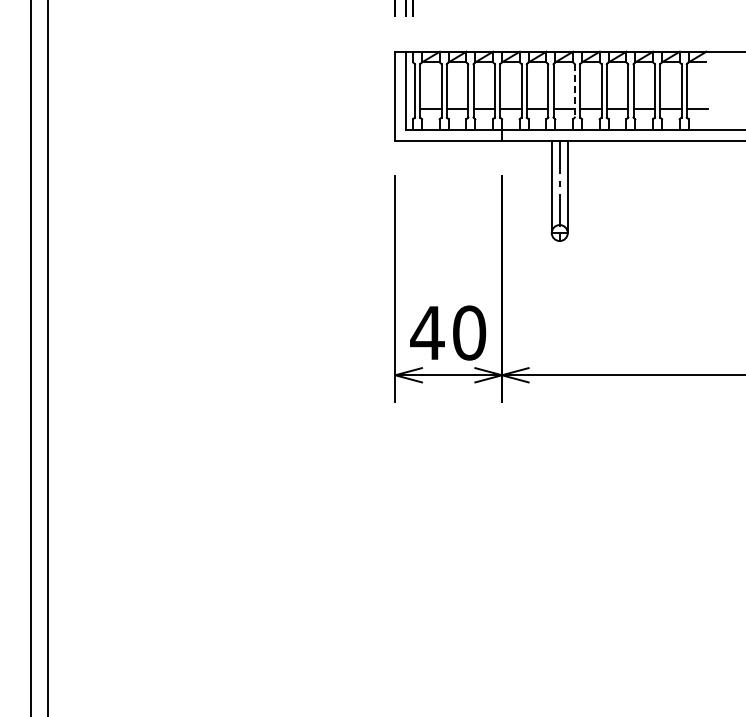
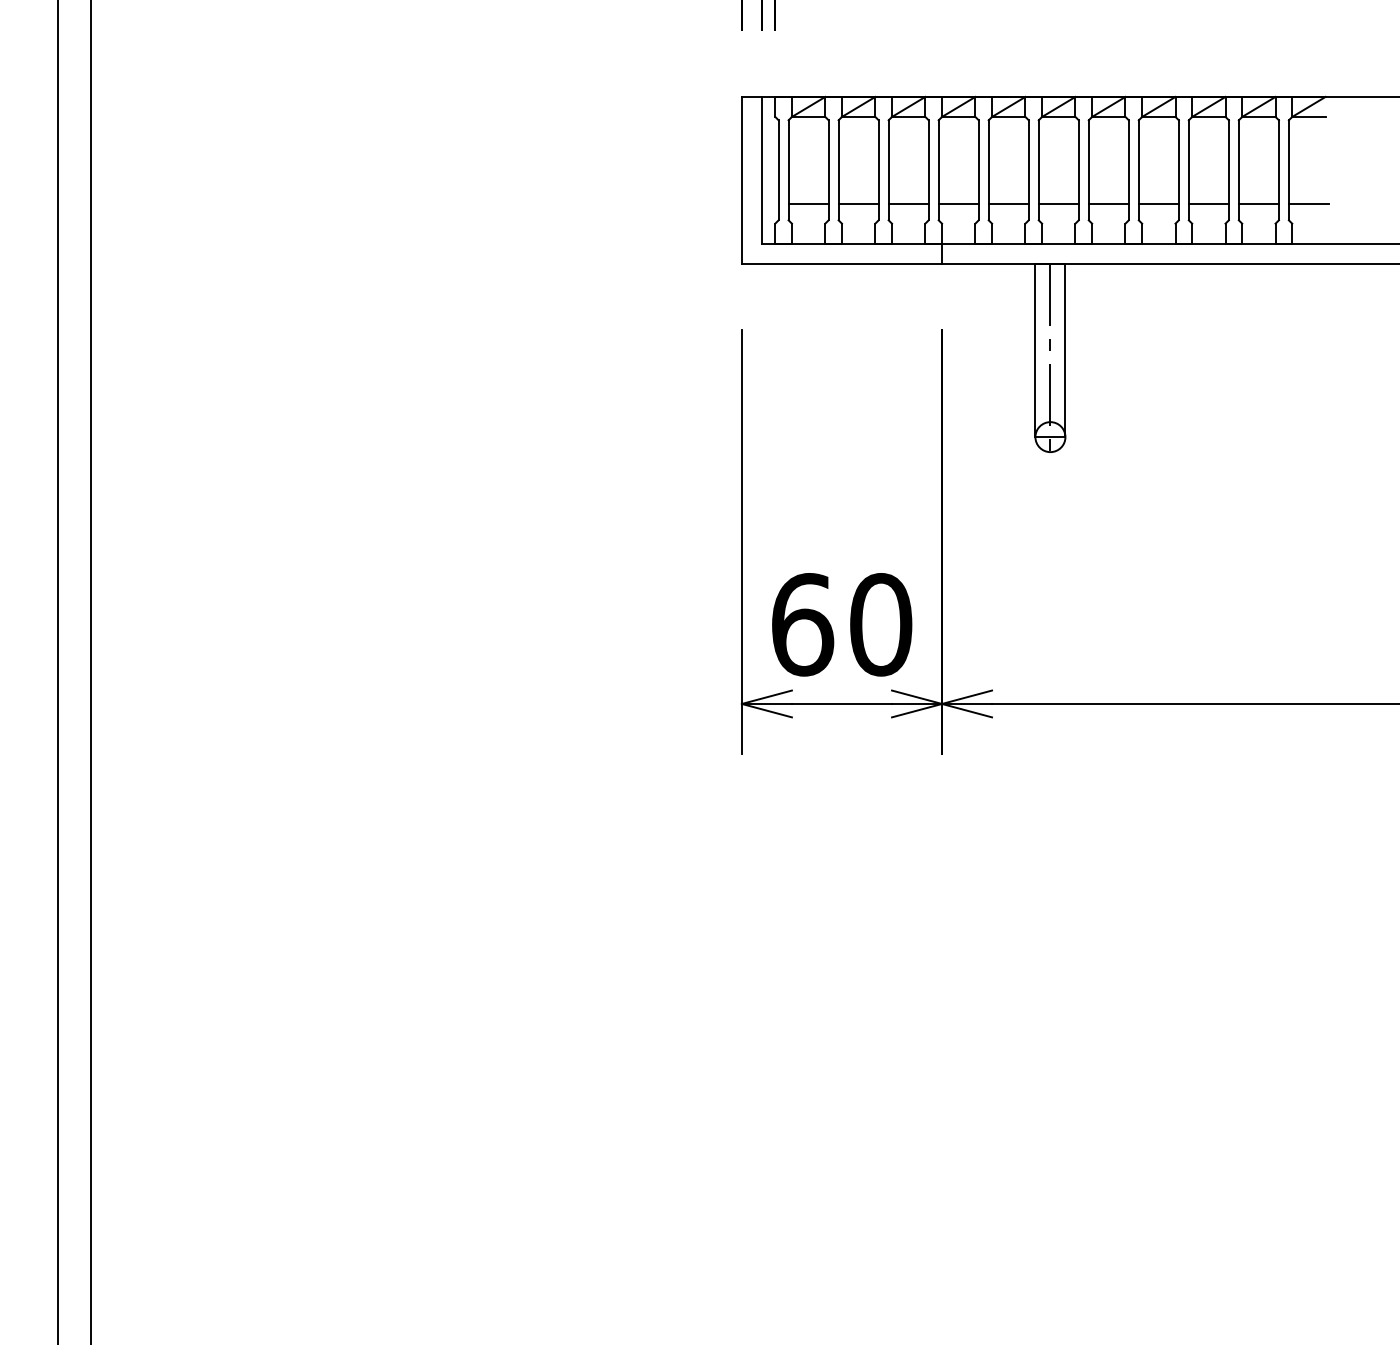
line: (574, 90) -> (1078, 169), dashed -> solid
text: (427, 332) -> (802, 623), 40 -> 60

